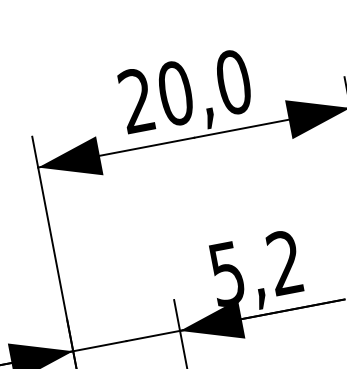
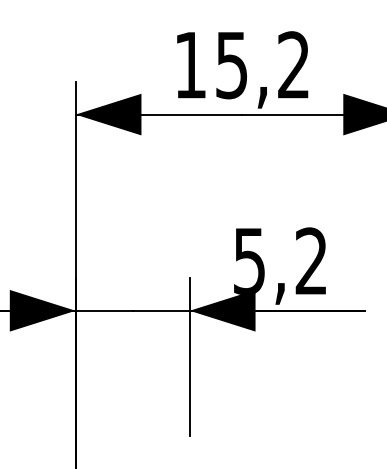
text: (185, 91) -> (242, 65), 20,0 -> 15,2

